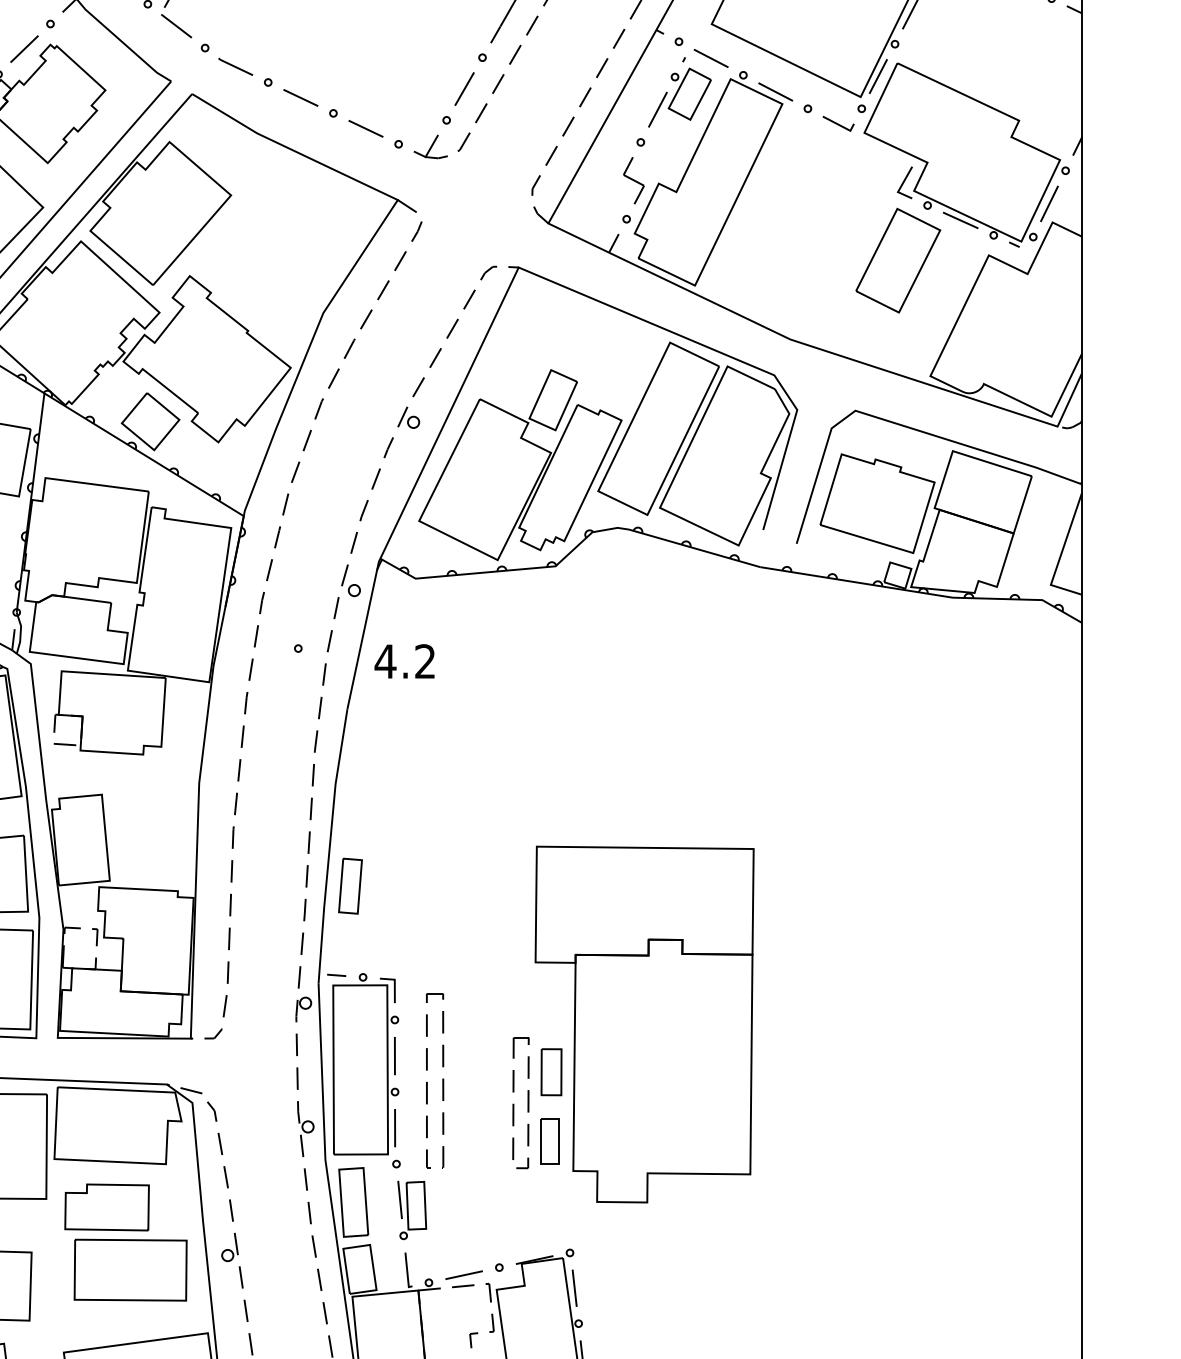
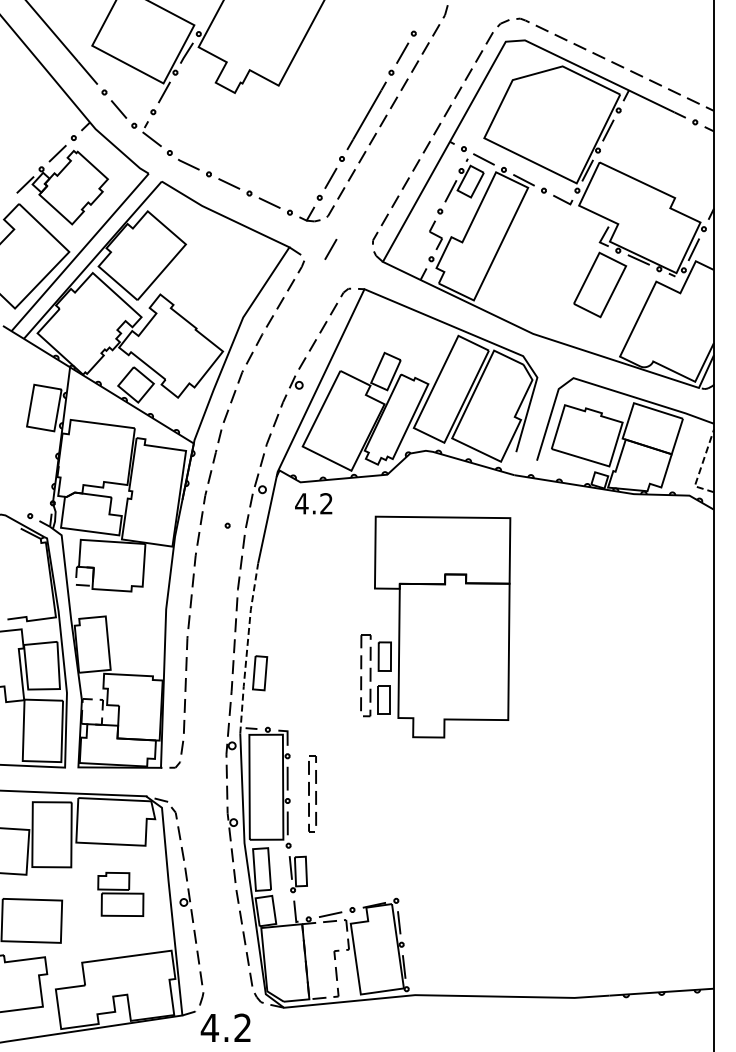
line: (463, 201) -> (330, 248), added
line: (1061, 554) -> (701, 467), solid -> dashed
text: (404, 661) -> (313, 503), moved
line: (330, 846) -> (247, 648), solid -> dashed
part: (633, 1023) -> (435, 626), moved
part: (434, 1079) -> (312, 793), size x0.7
part: (125, 1242) -> (120, 894), size x0.6

